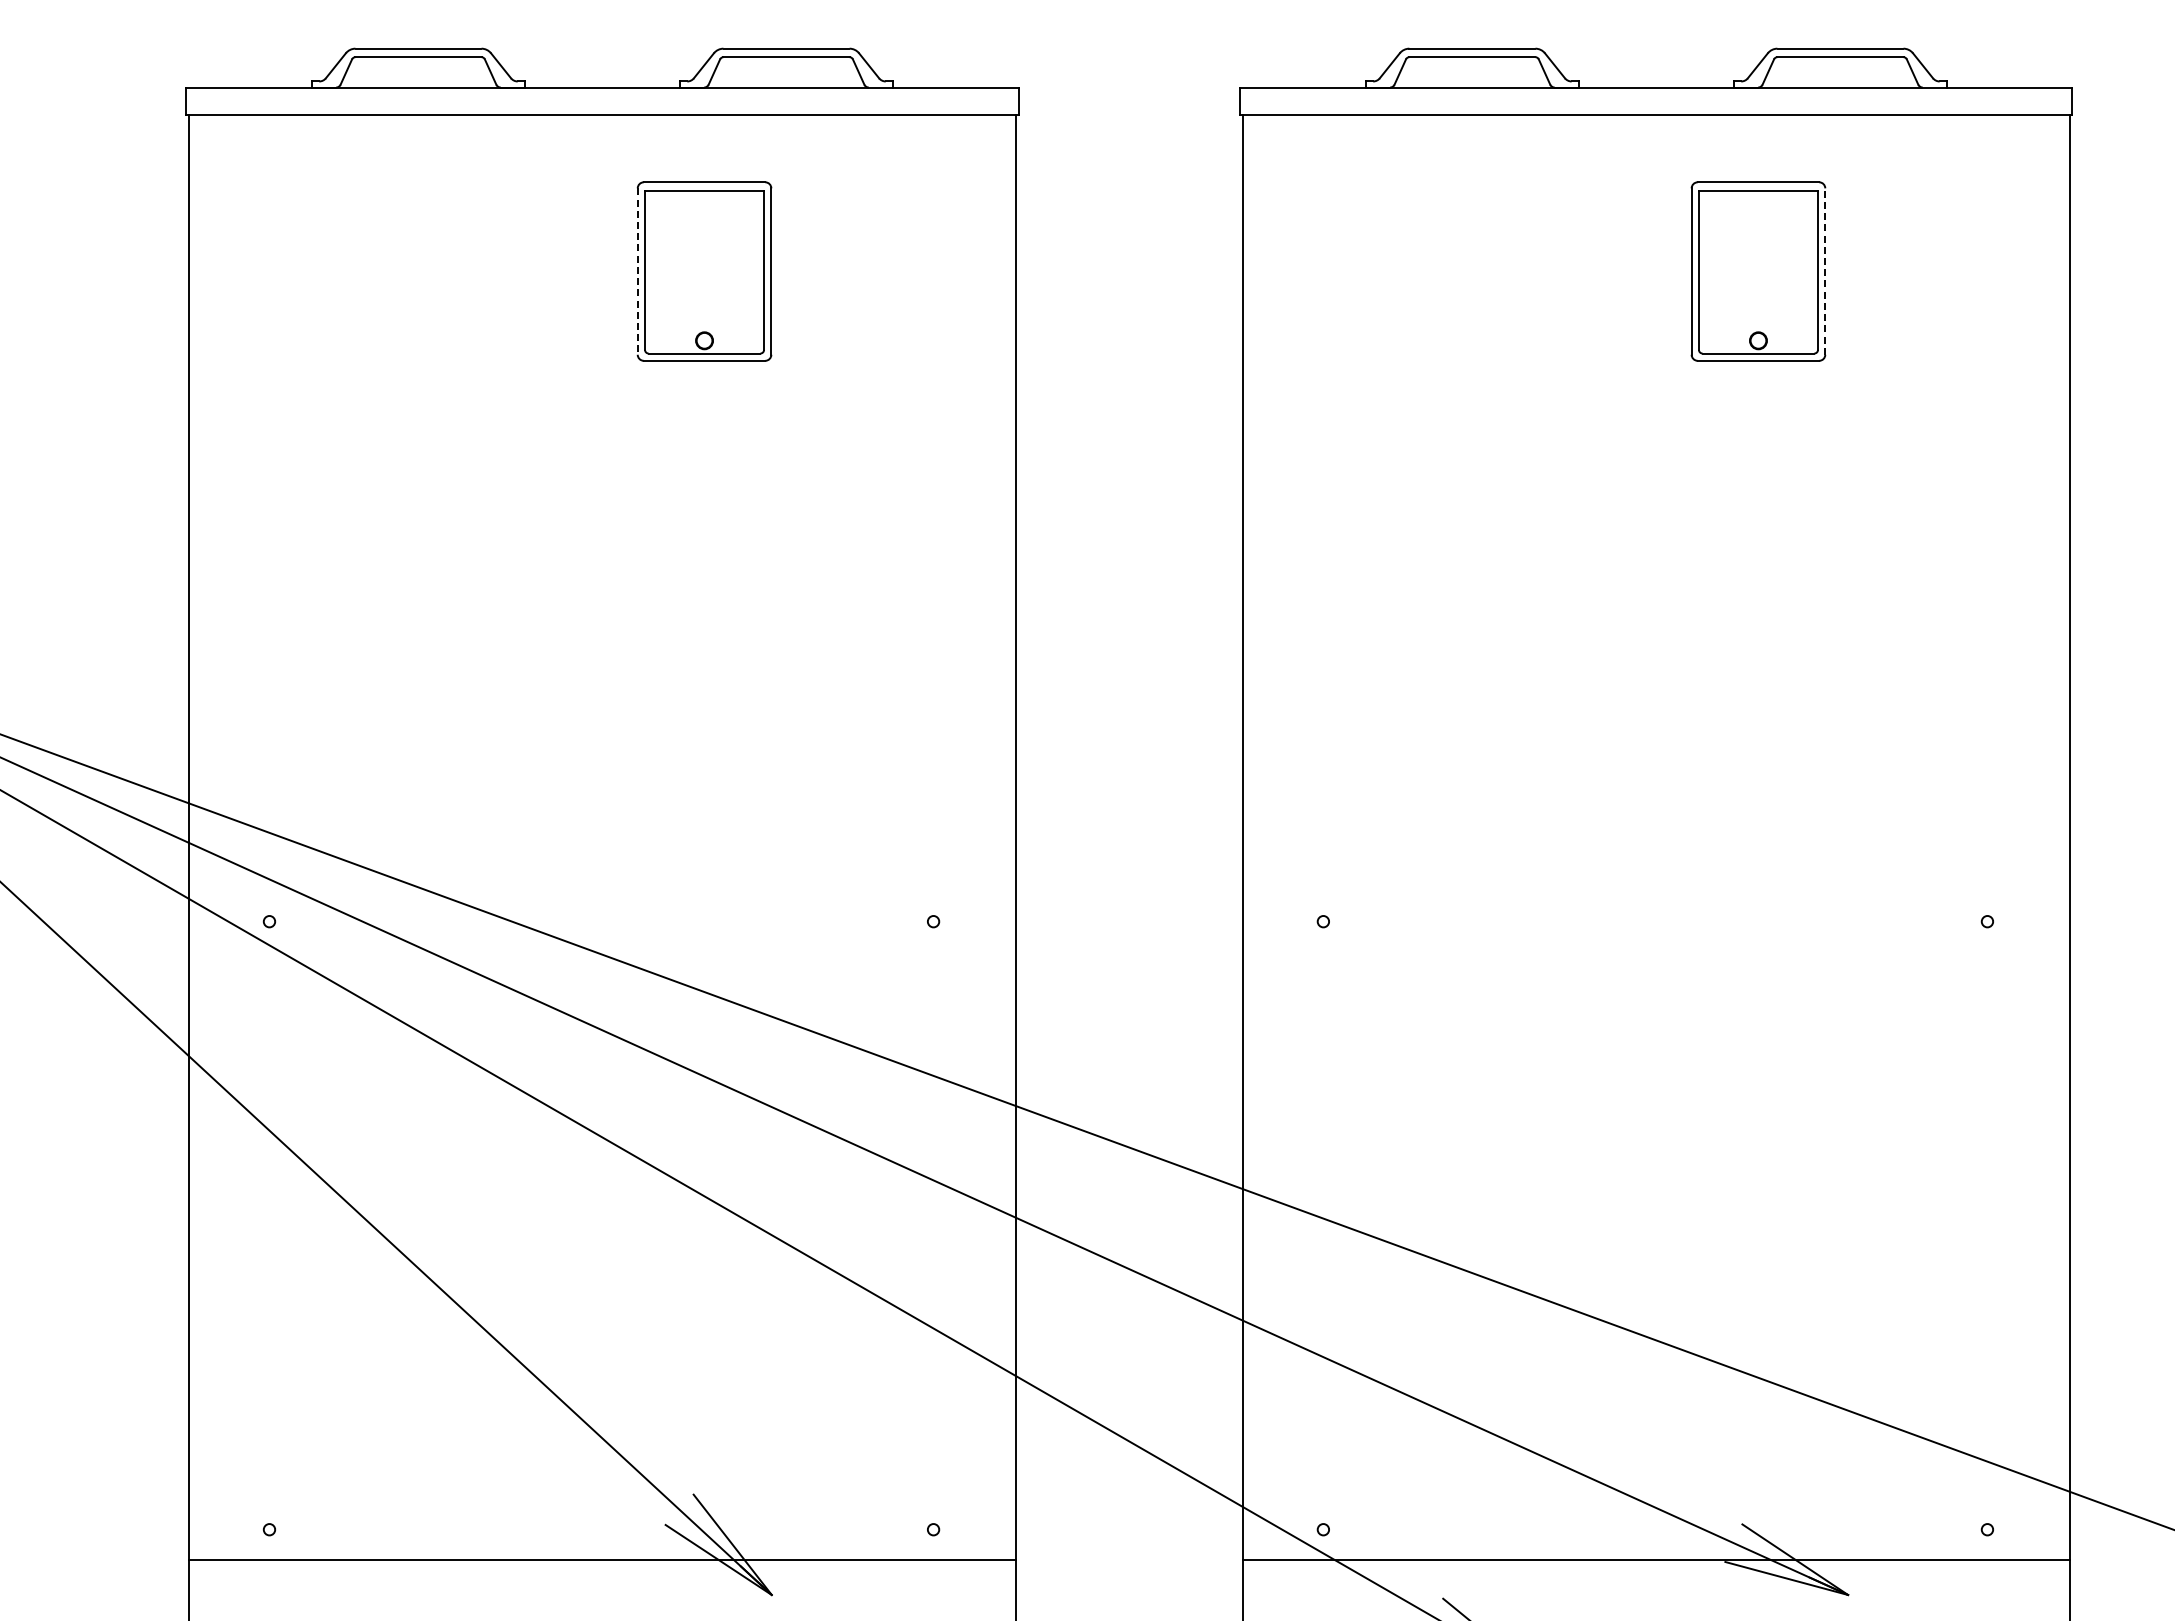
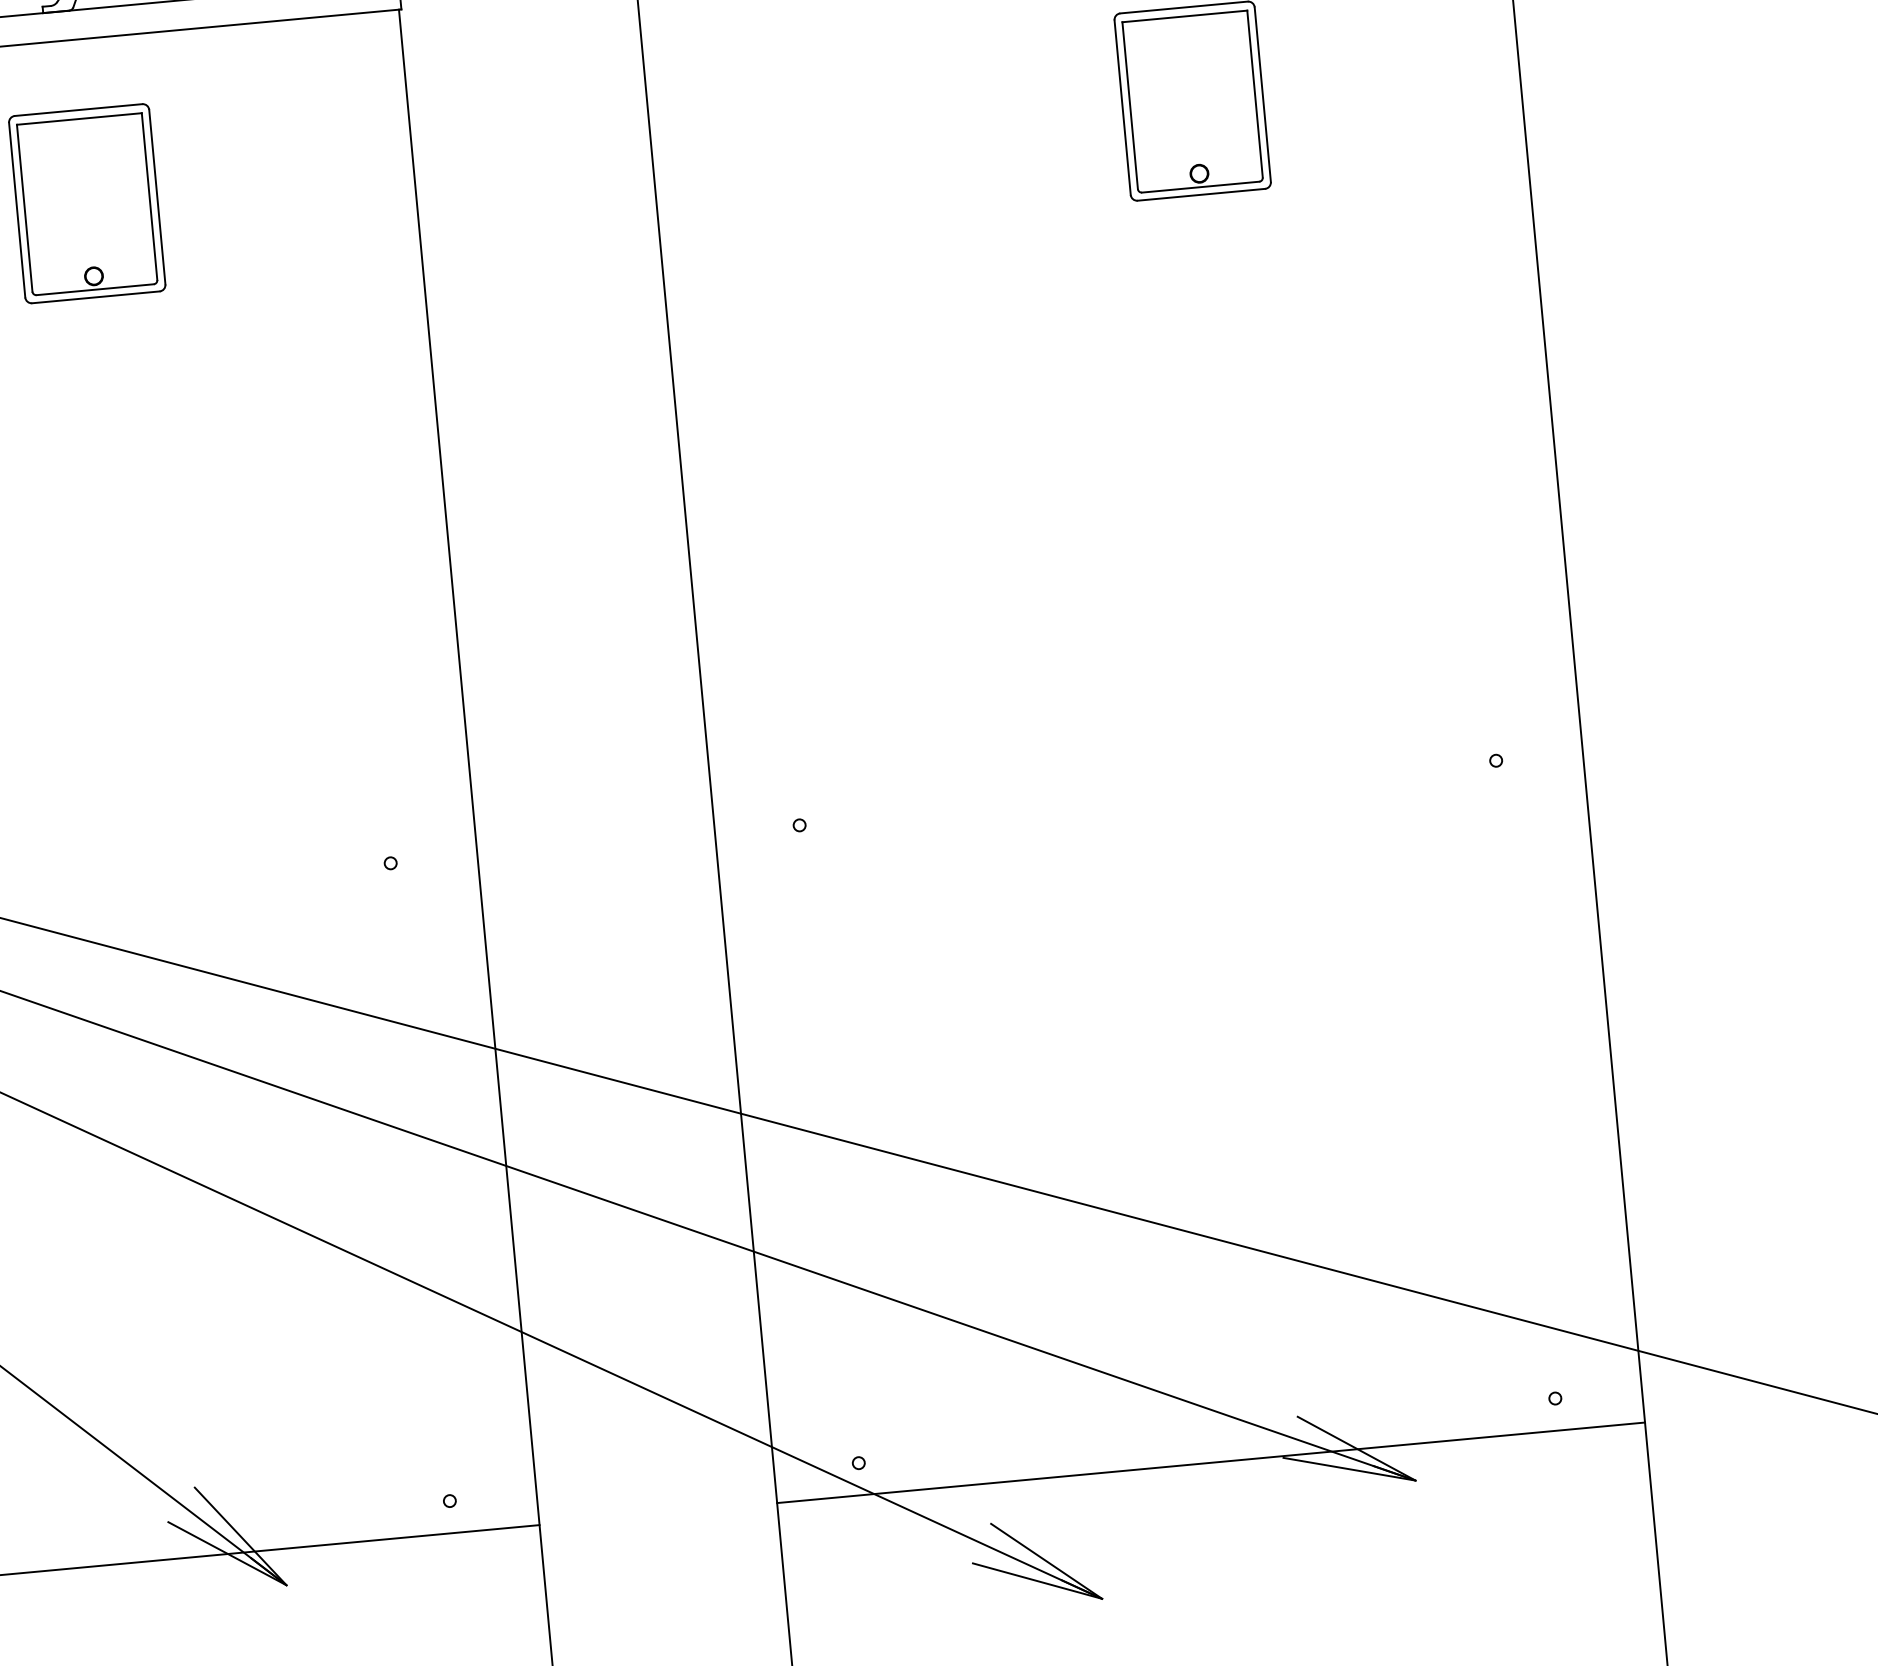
line: (1825, 271) -> (1263, 94), dashed -> solid
line: (637, 272) -> (17, 211), dashed -> solid

